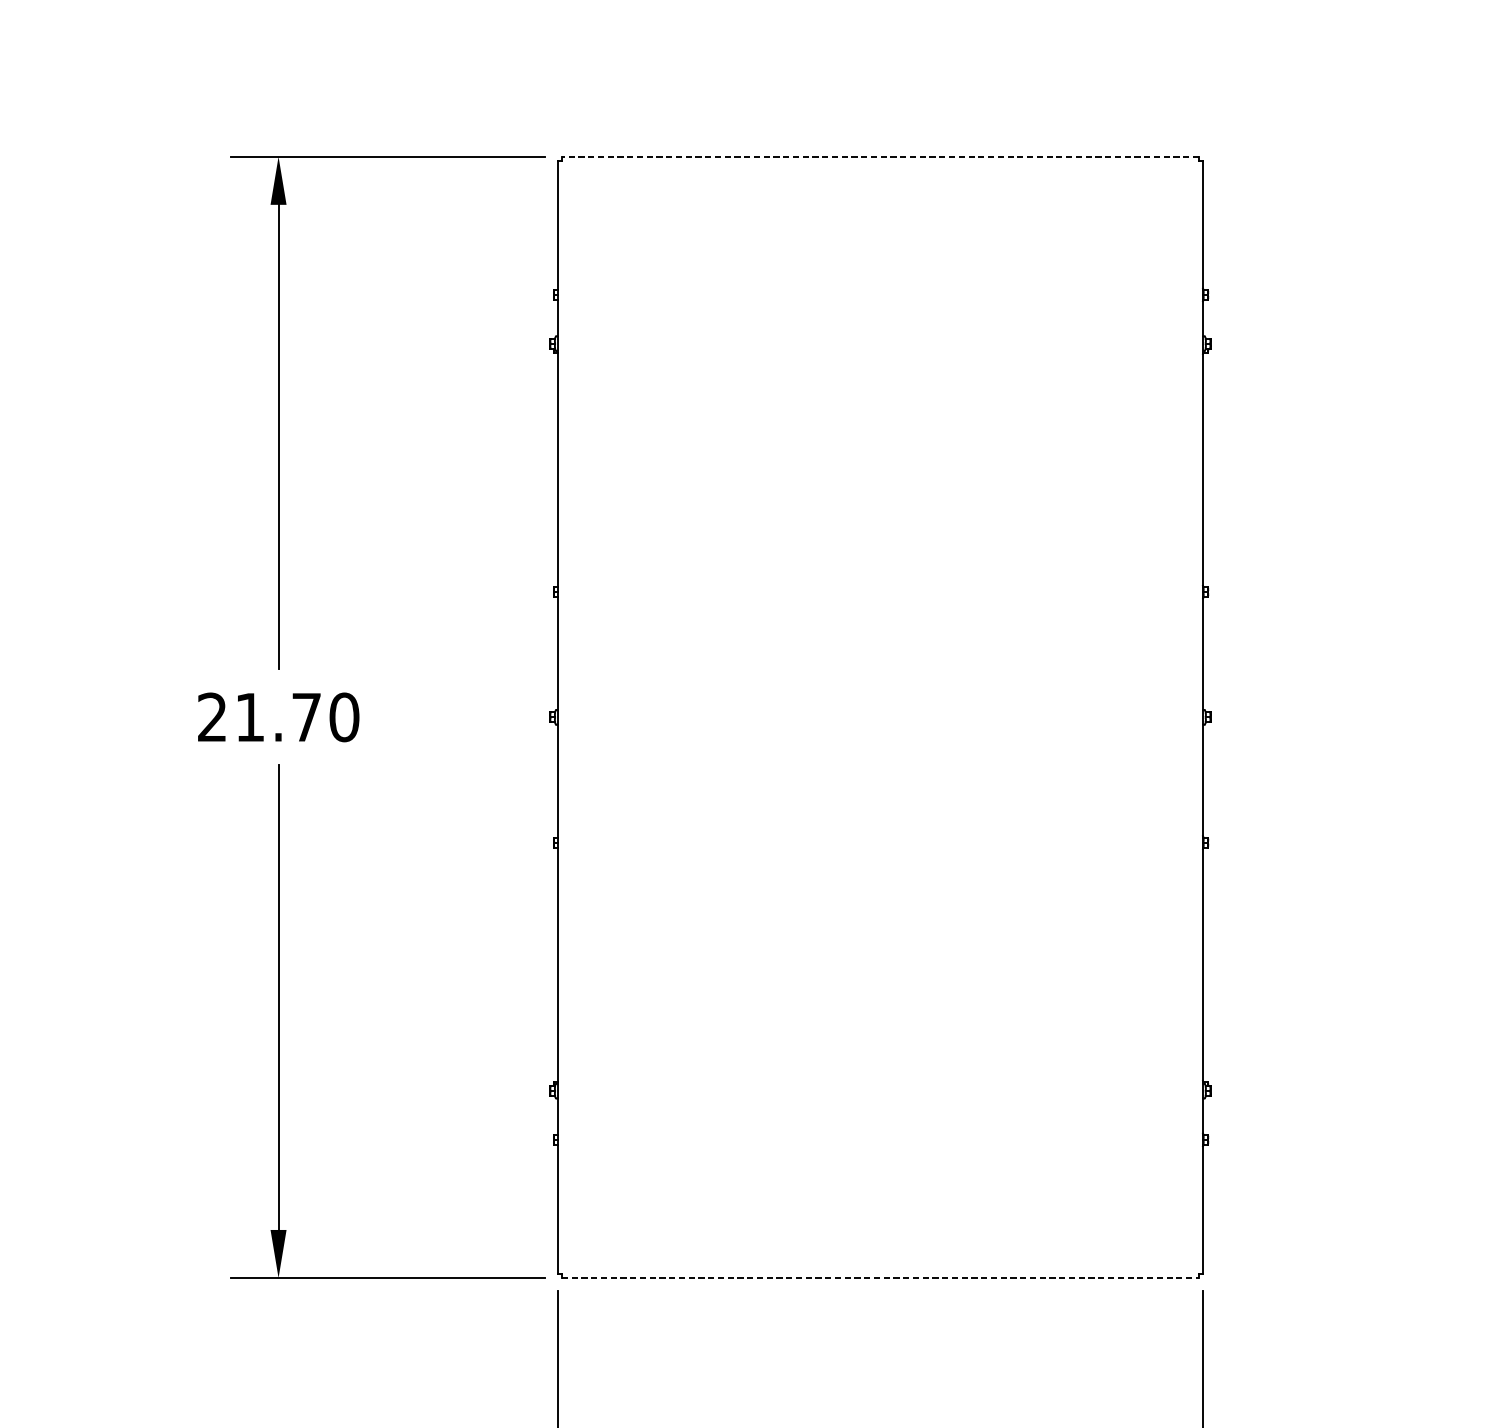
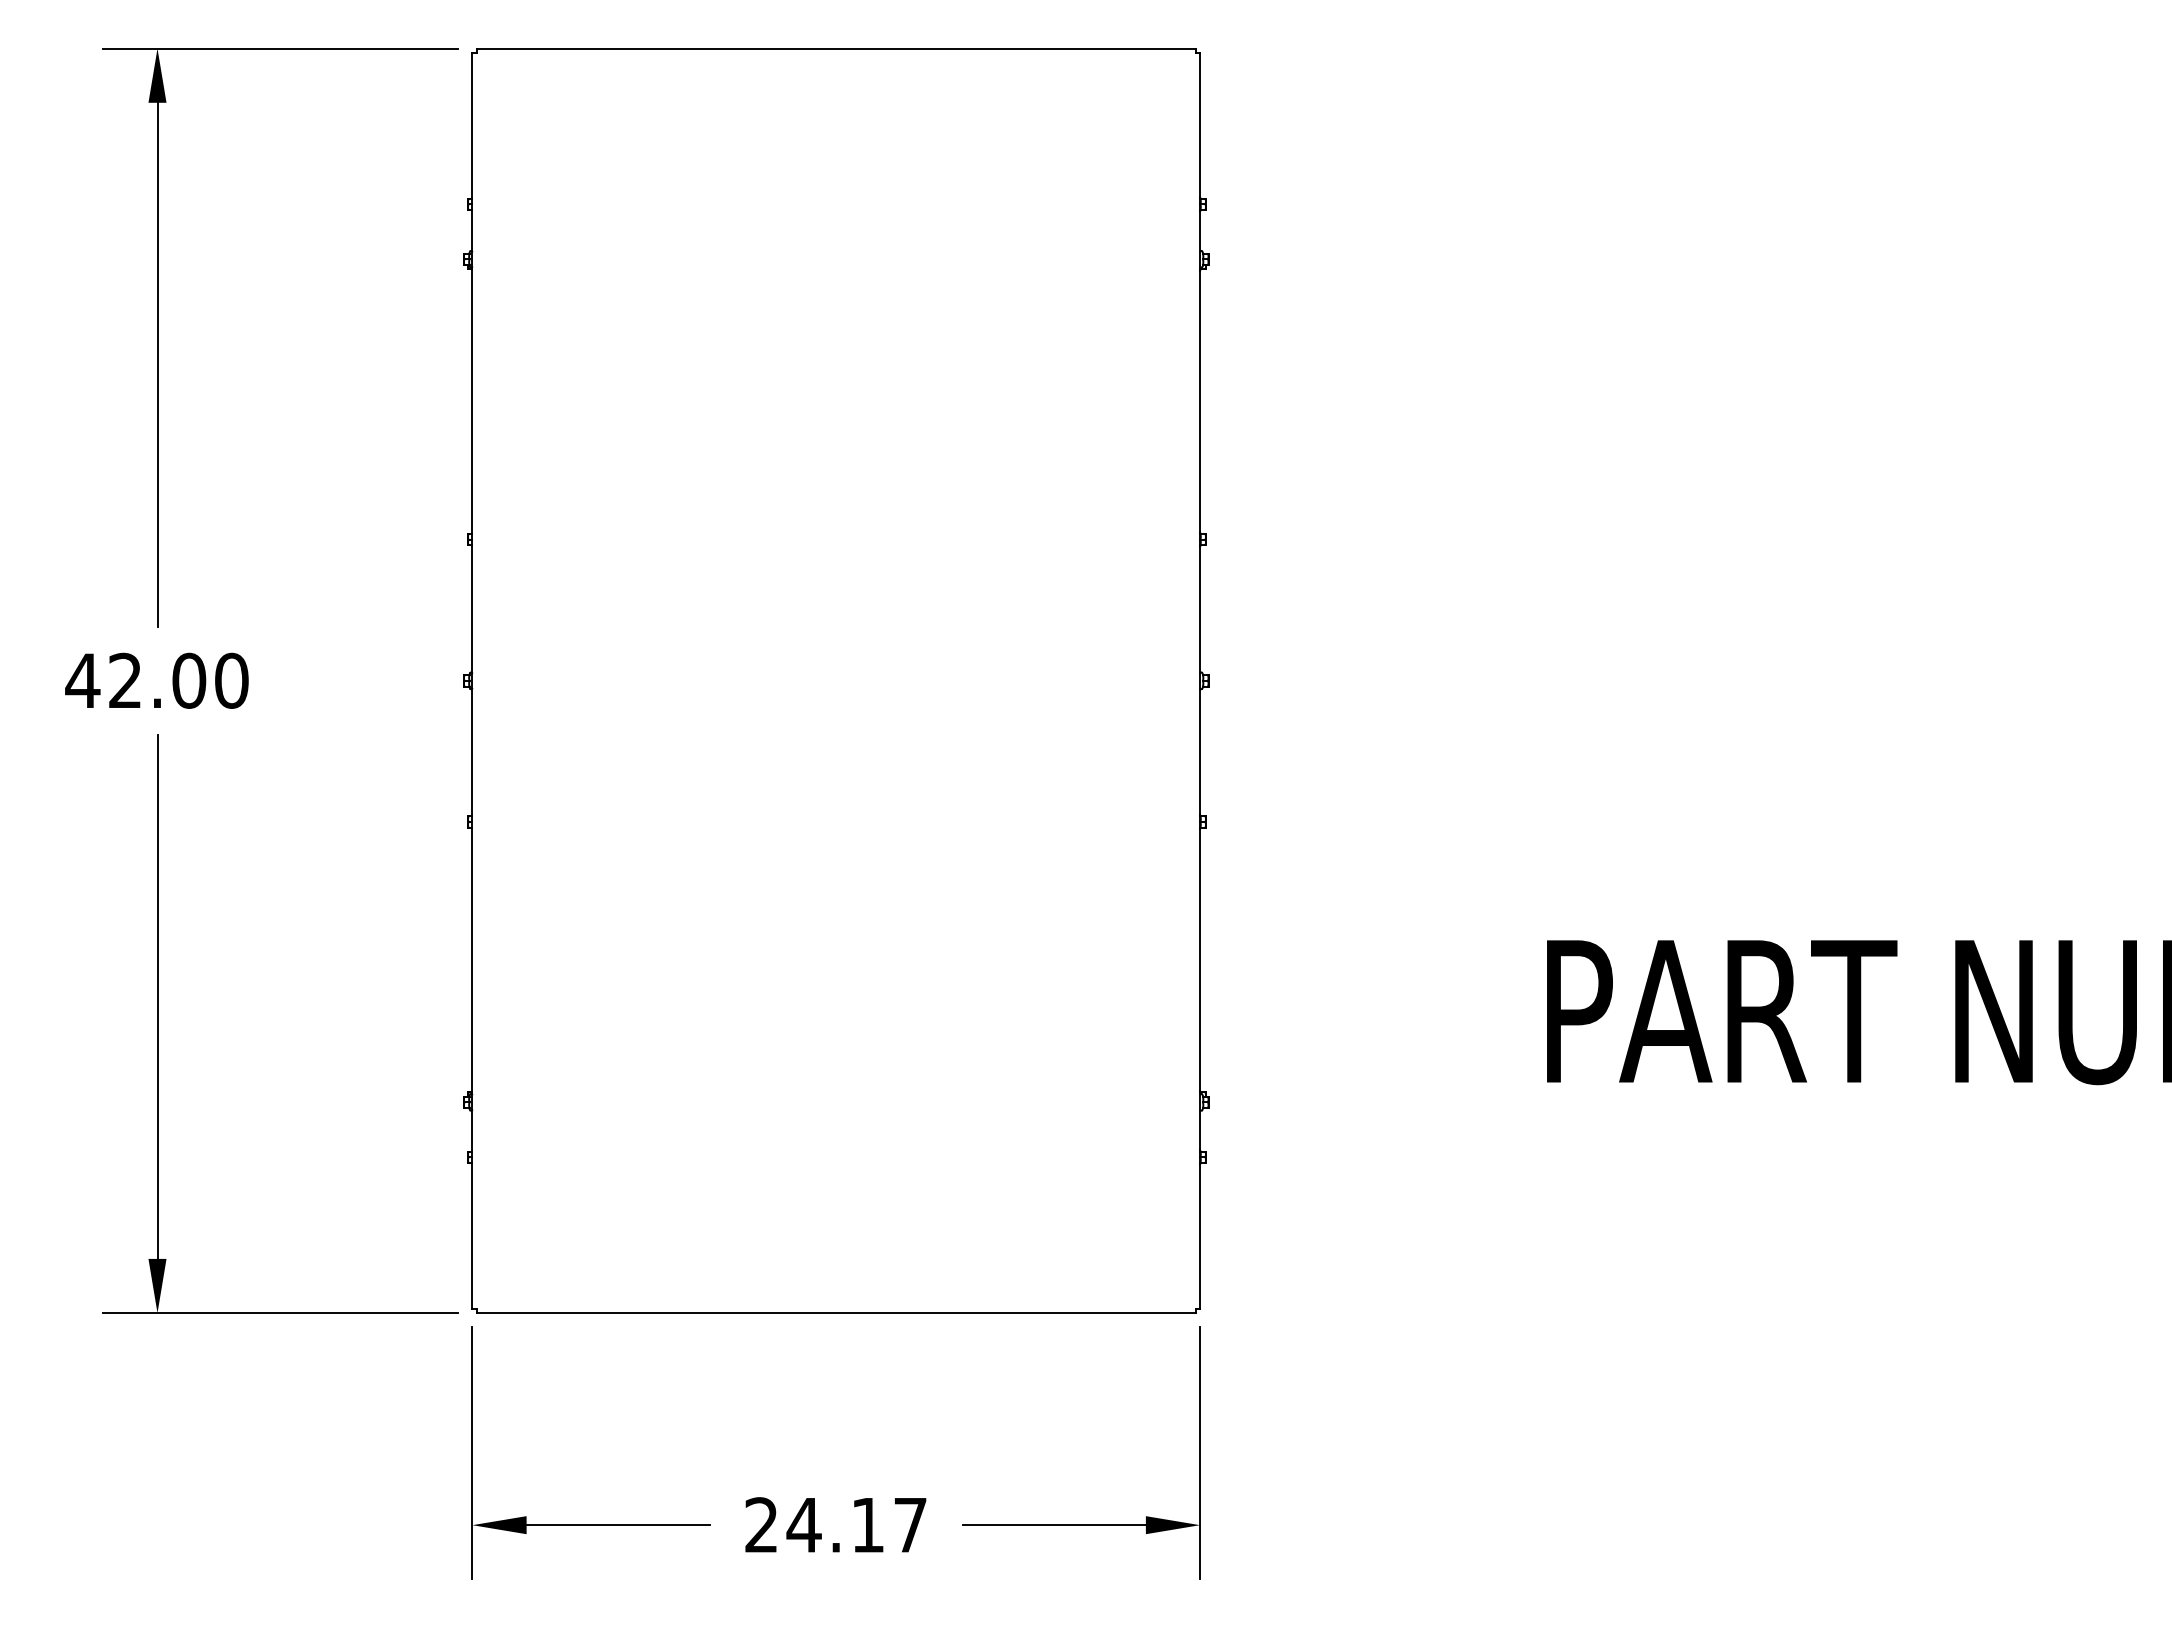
line: (879, 156) -> (835, 48), dashed -> solid
text: (259, 717) -> (135, 680), 21.70 -> 42.00
line: (880, 1278) -> (836, 1313), dashed -> solid

